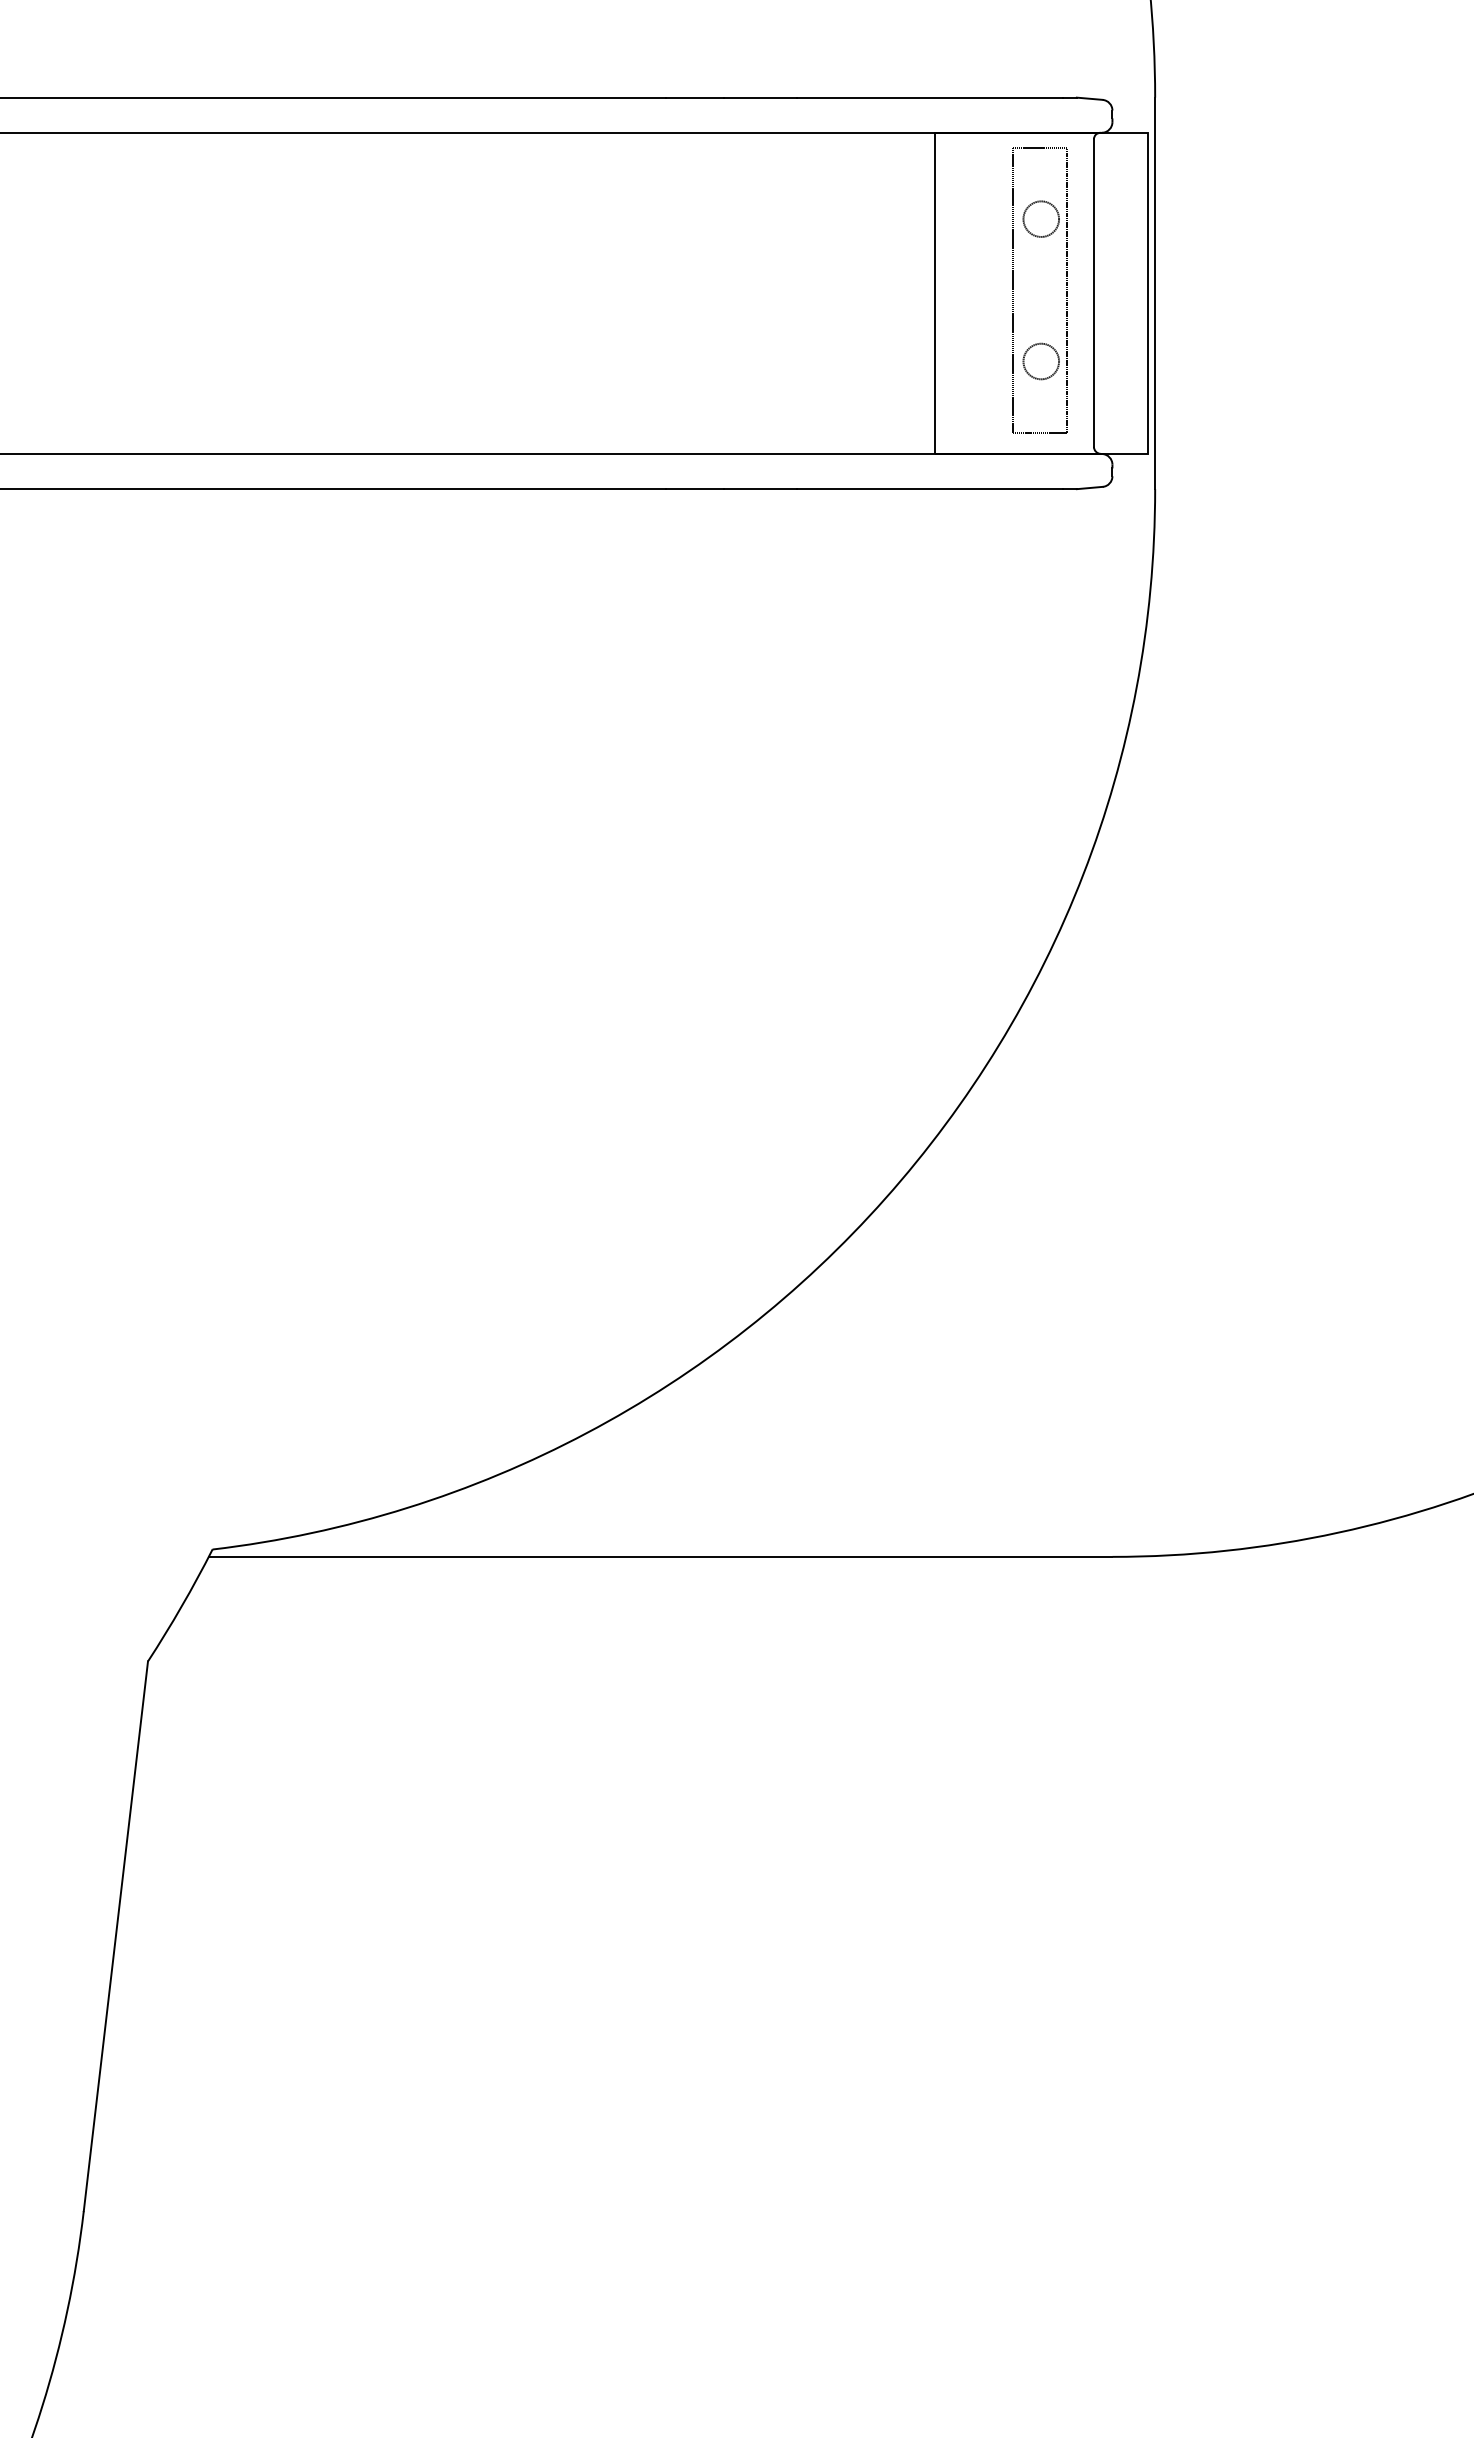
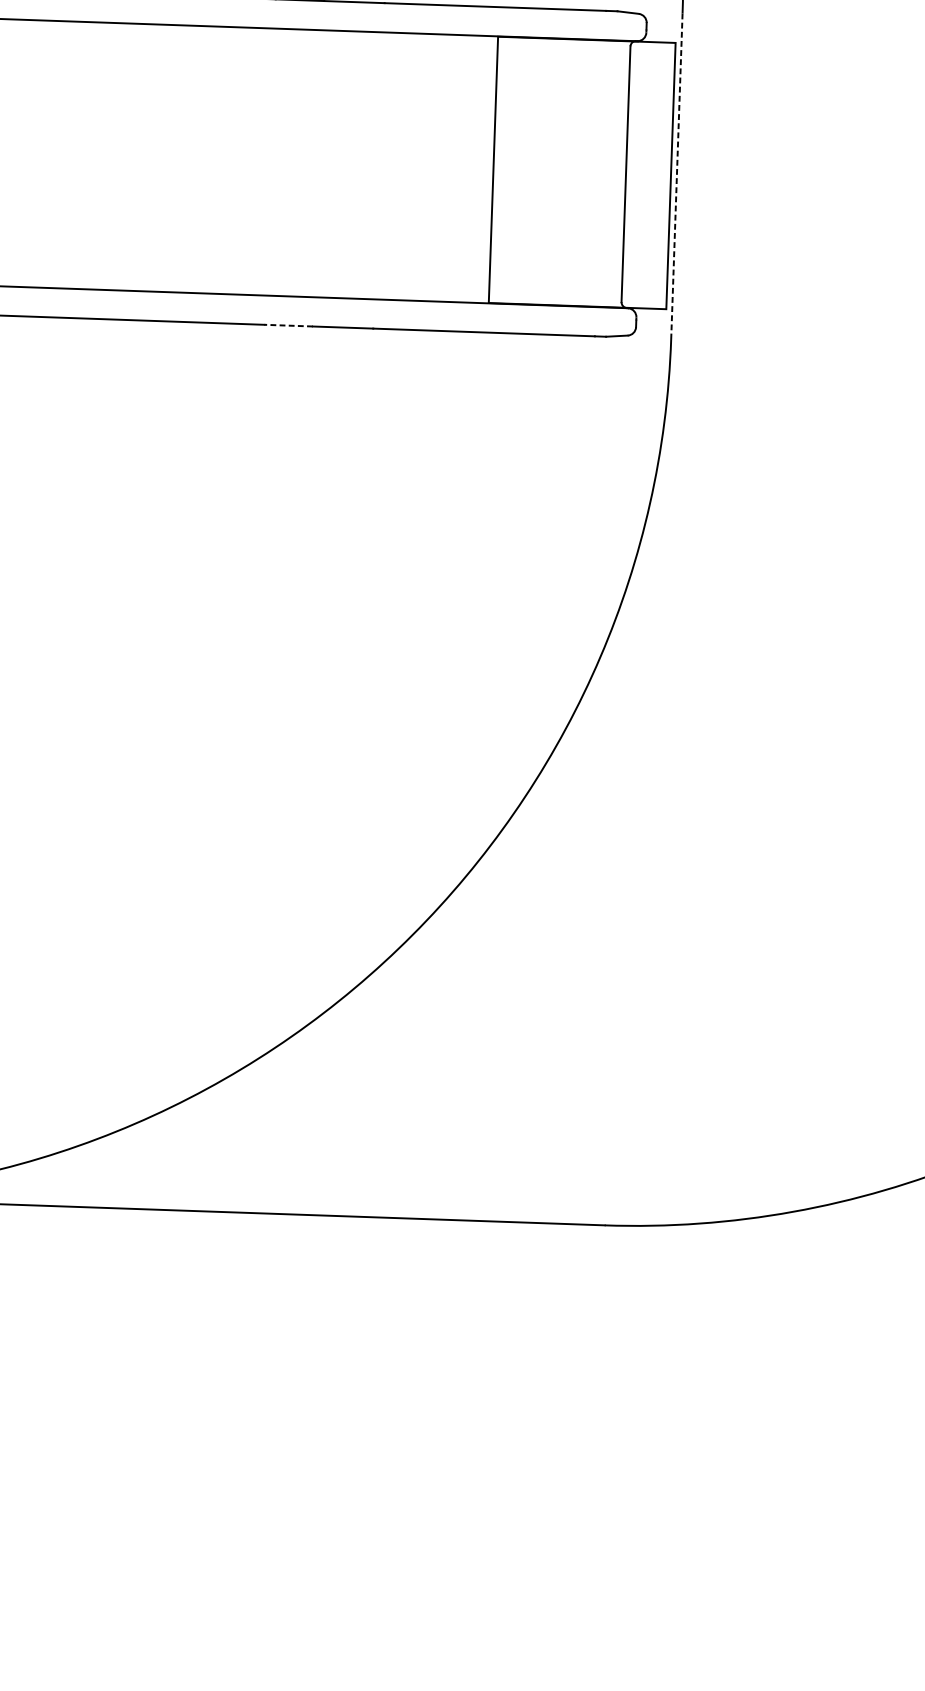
part: (1013, 289) -> (559, 168), removed
line: (1155, 293) -> (677, 176), solid -> dashed
line: (694, 489) -> (288, 325), solid -> dashed

